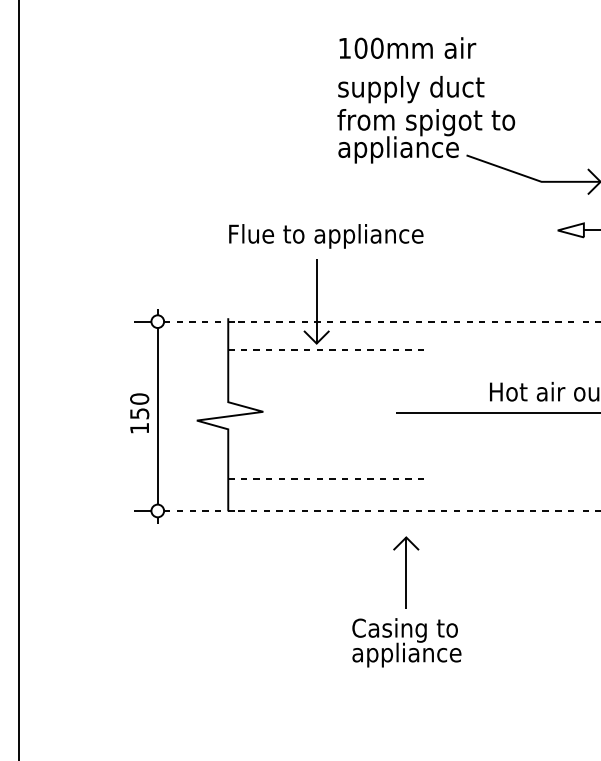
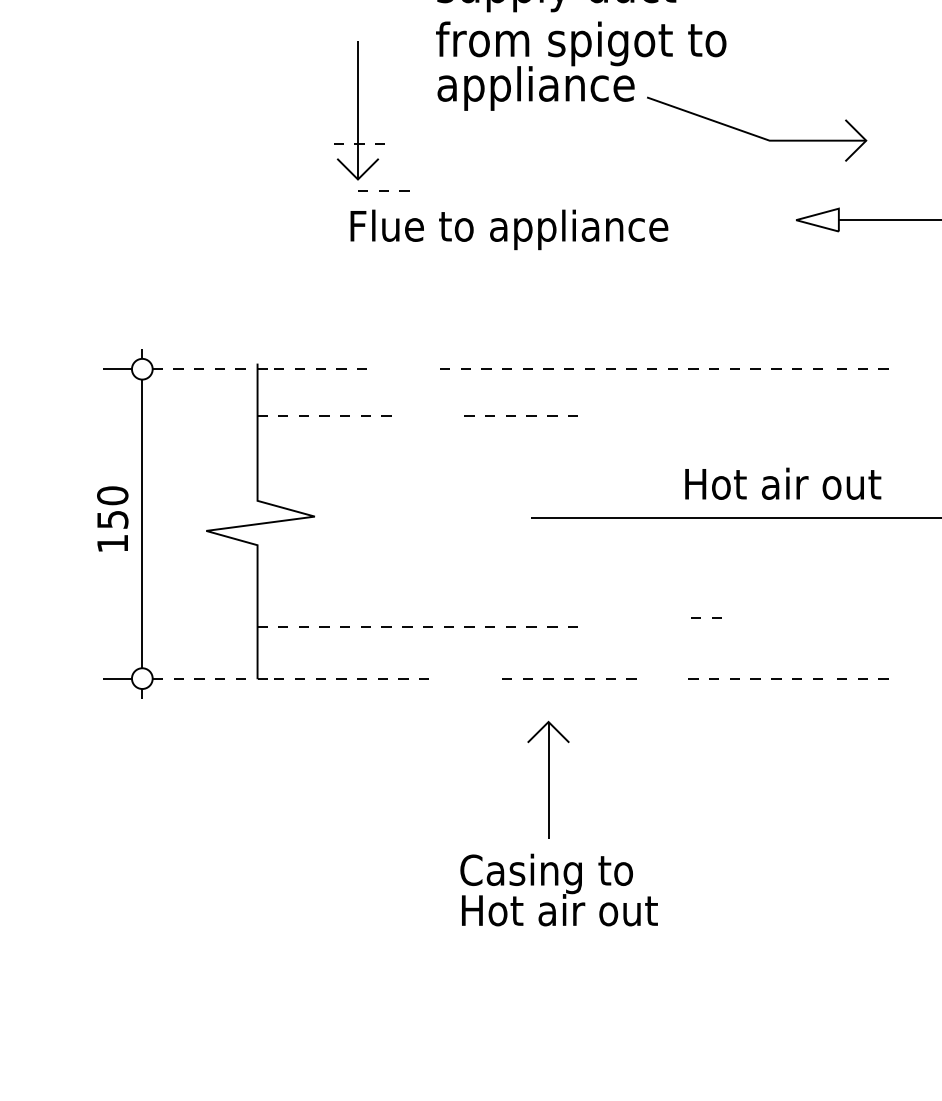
text: (326, 236) -> (509, 230), moved
part: (317, 304) -> (359, 115), moved
line: (355, 510) -> (465, 677), removed
line: (472, 510) -> (700, 617), moved
text: (412, 654) -> (558, 913), appliance -> Hot air out

